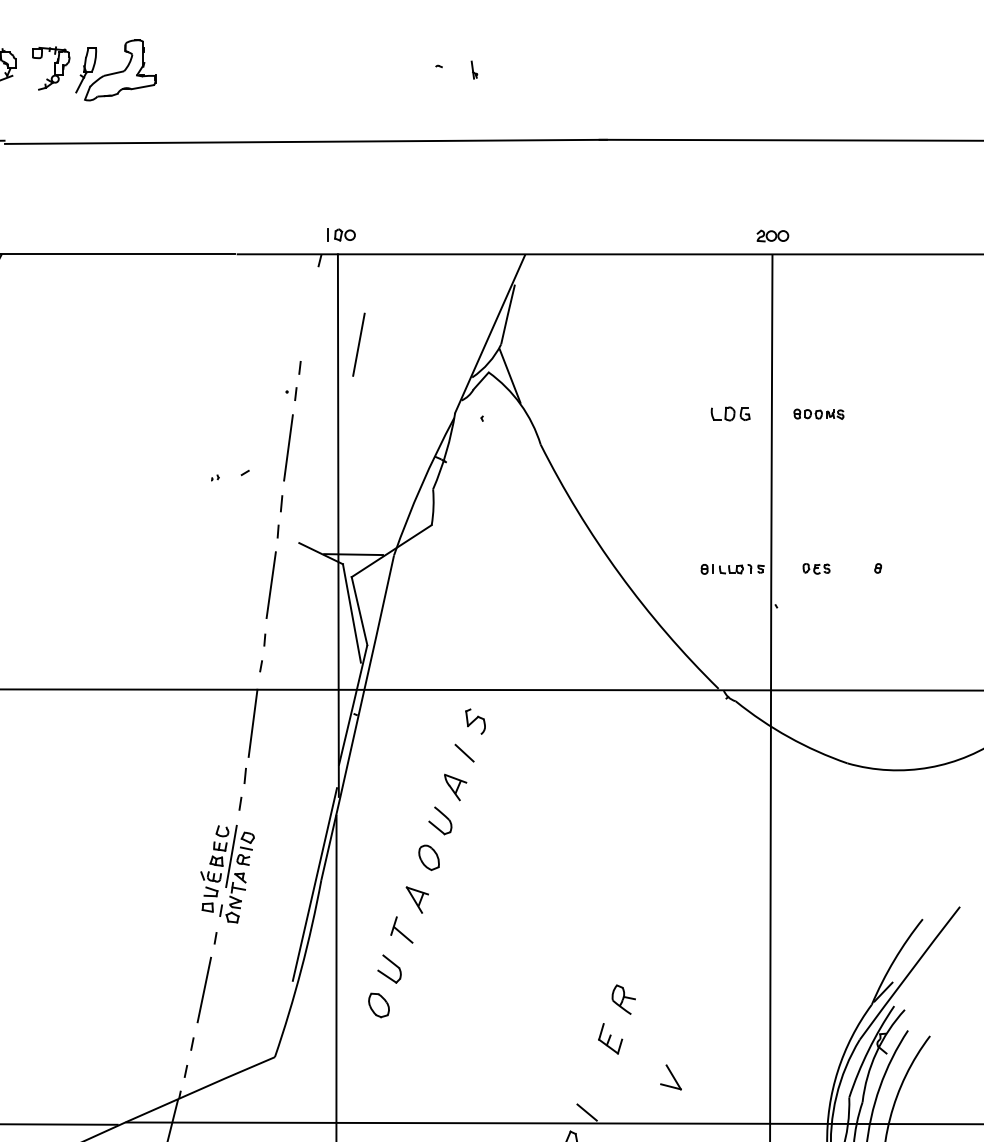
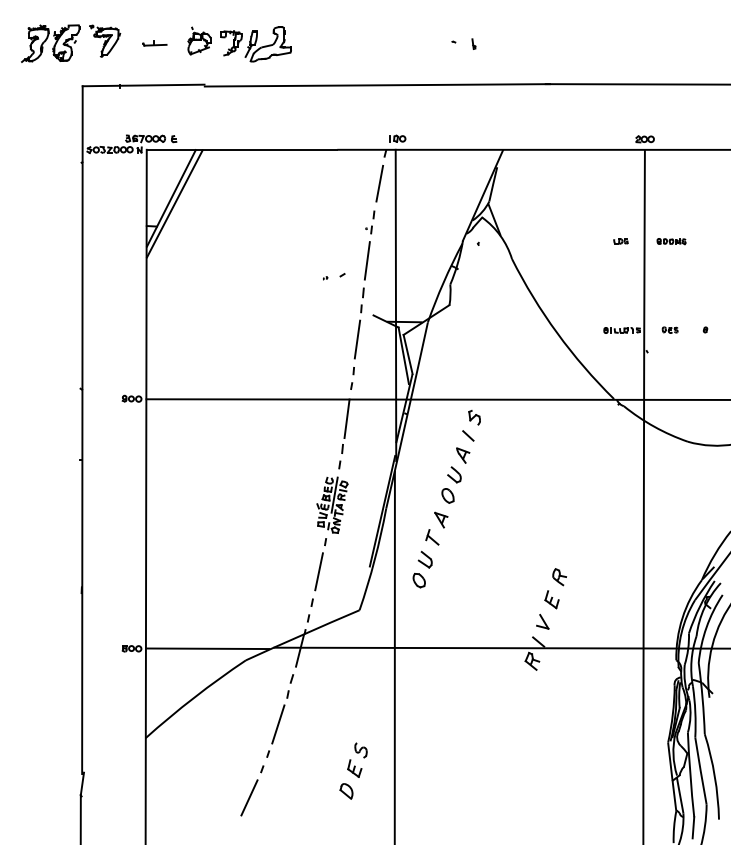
line: (358, 344) -> (379, 183), moved
part: (729, 414) -> (620, 241), size x0.62
part: (670, 1076) -> (542, 621), moved

